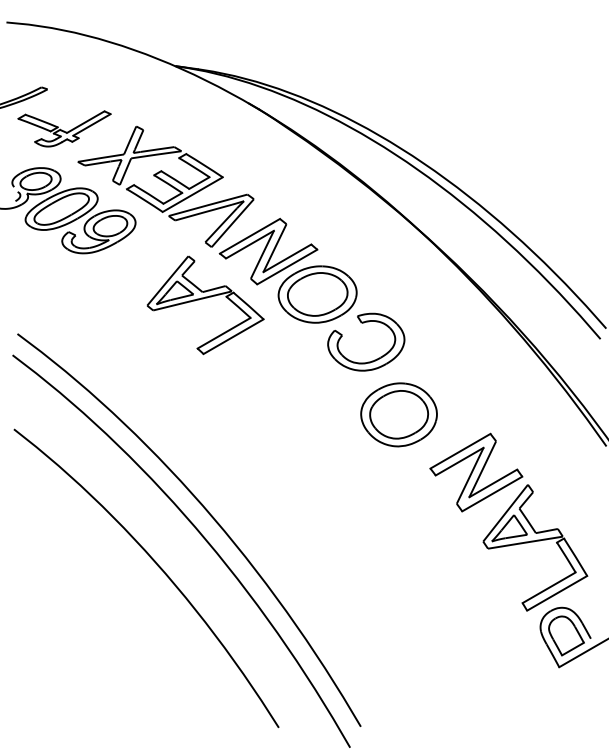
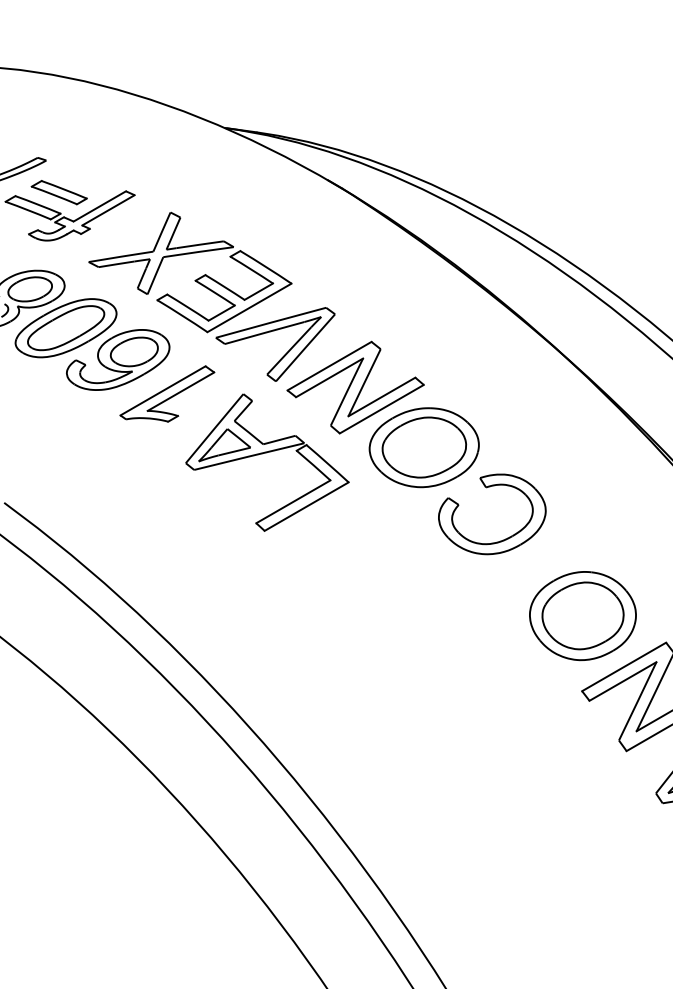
part: (56, 111) -> (58, 191), added
part: (133, 255) -> (166, 393), added
part: (398, 414) -> (582, 615), moved

